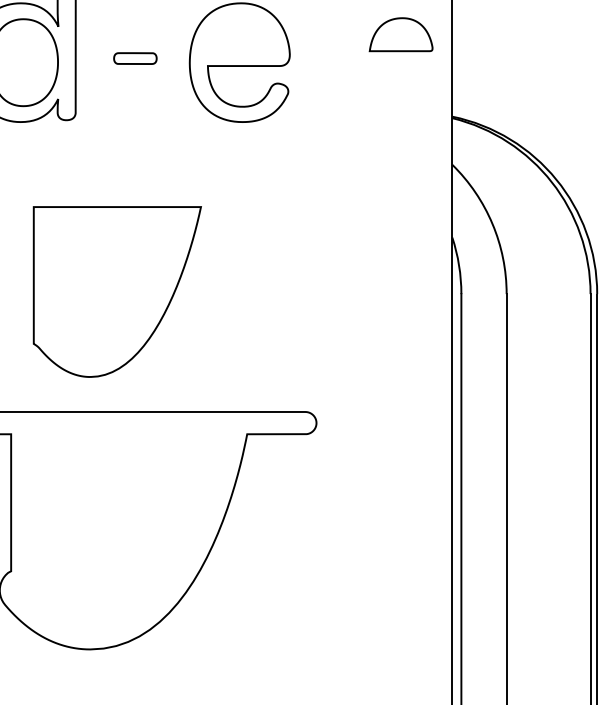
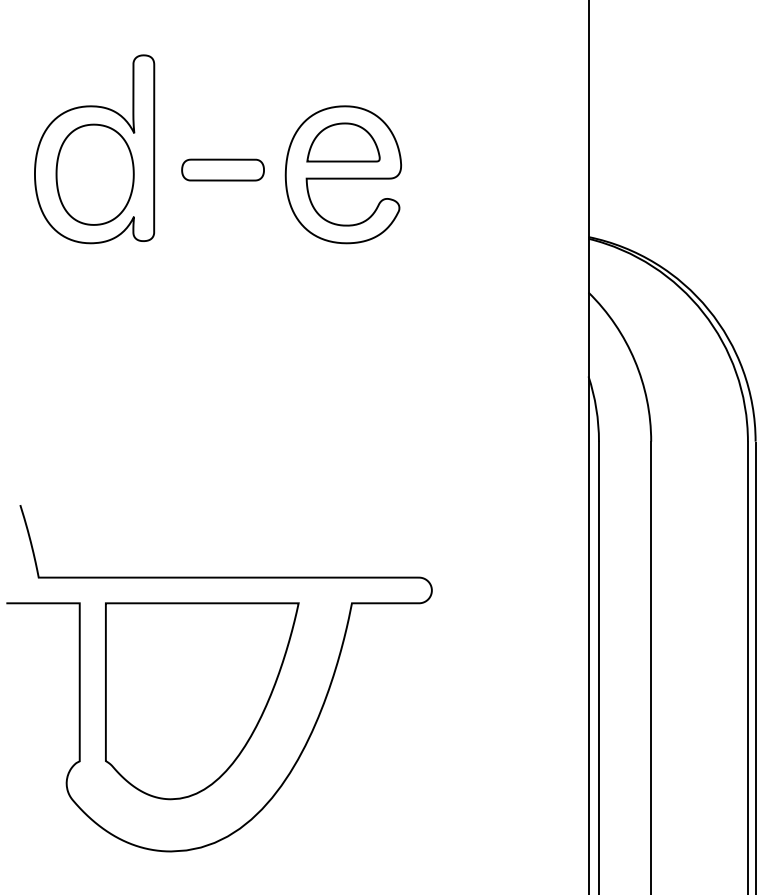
part: (401, 34) -> (343, 142), moved
part: (134, 58) -> (222, 169), size x1.67
part: (117, 292) -> (202, 701), moved

